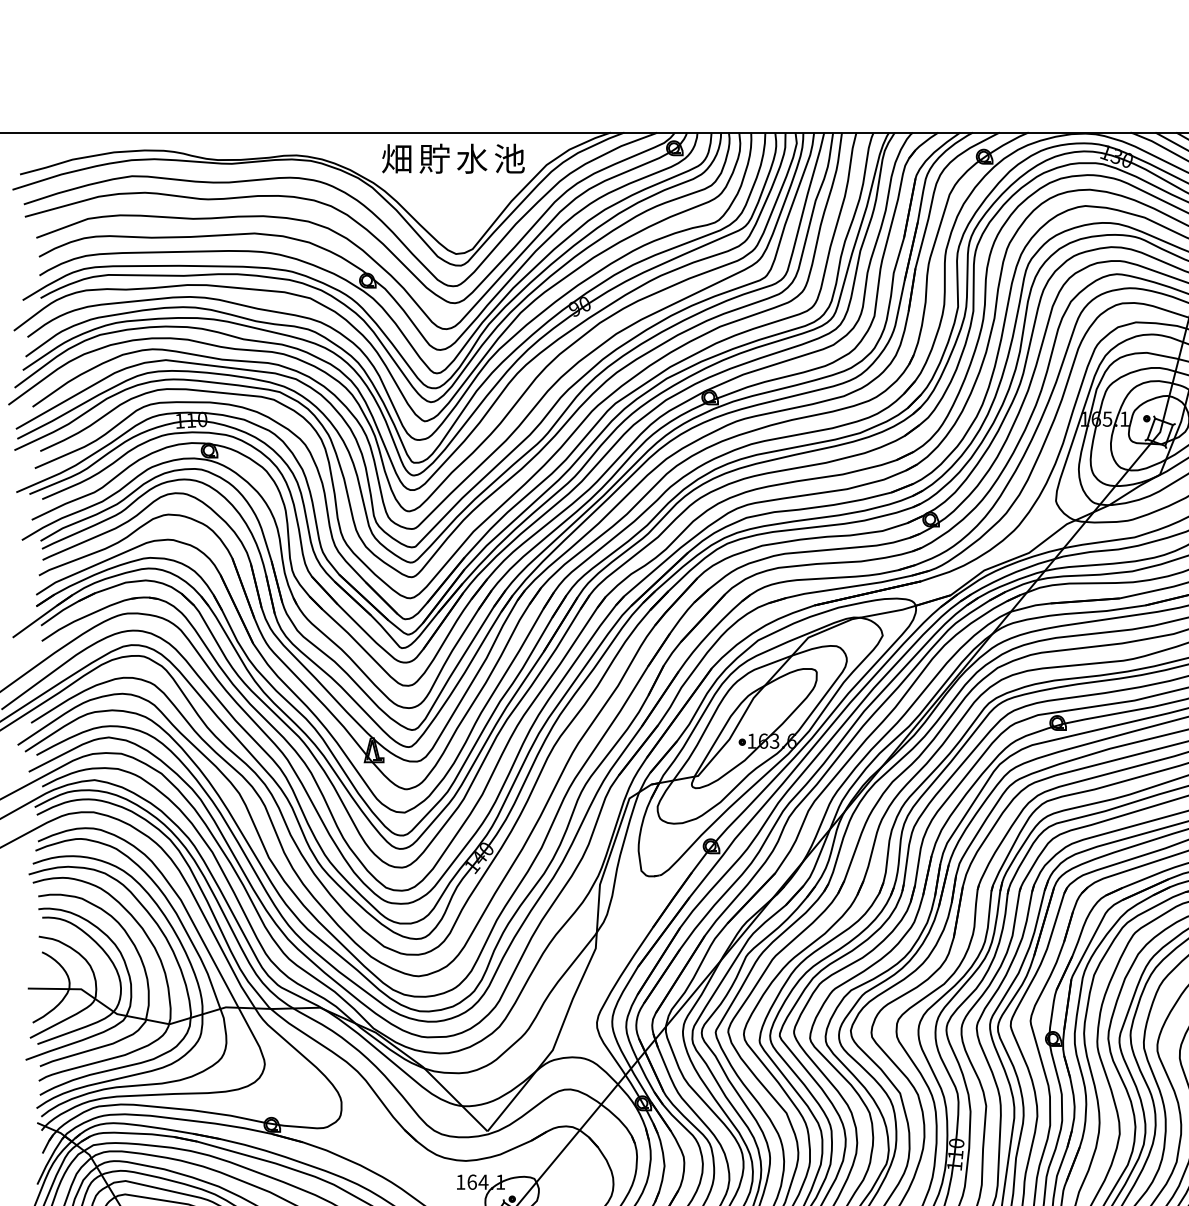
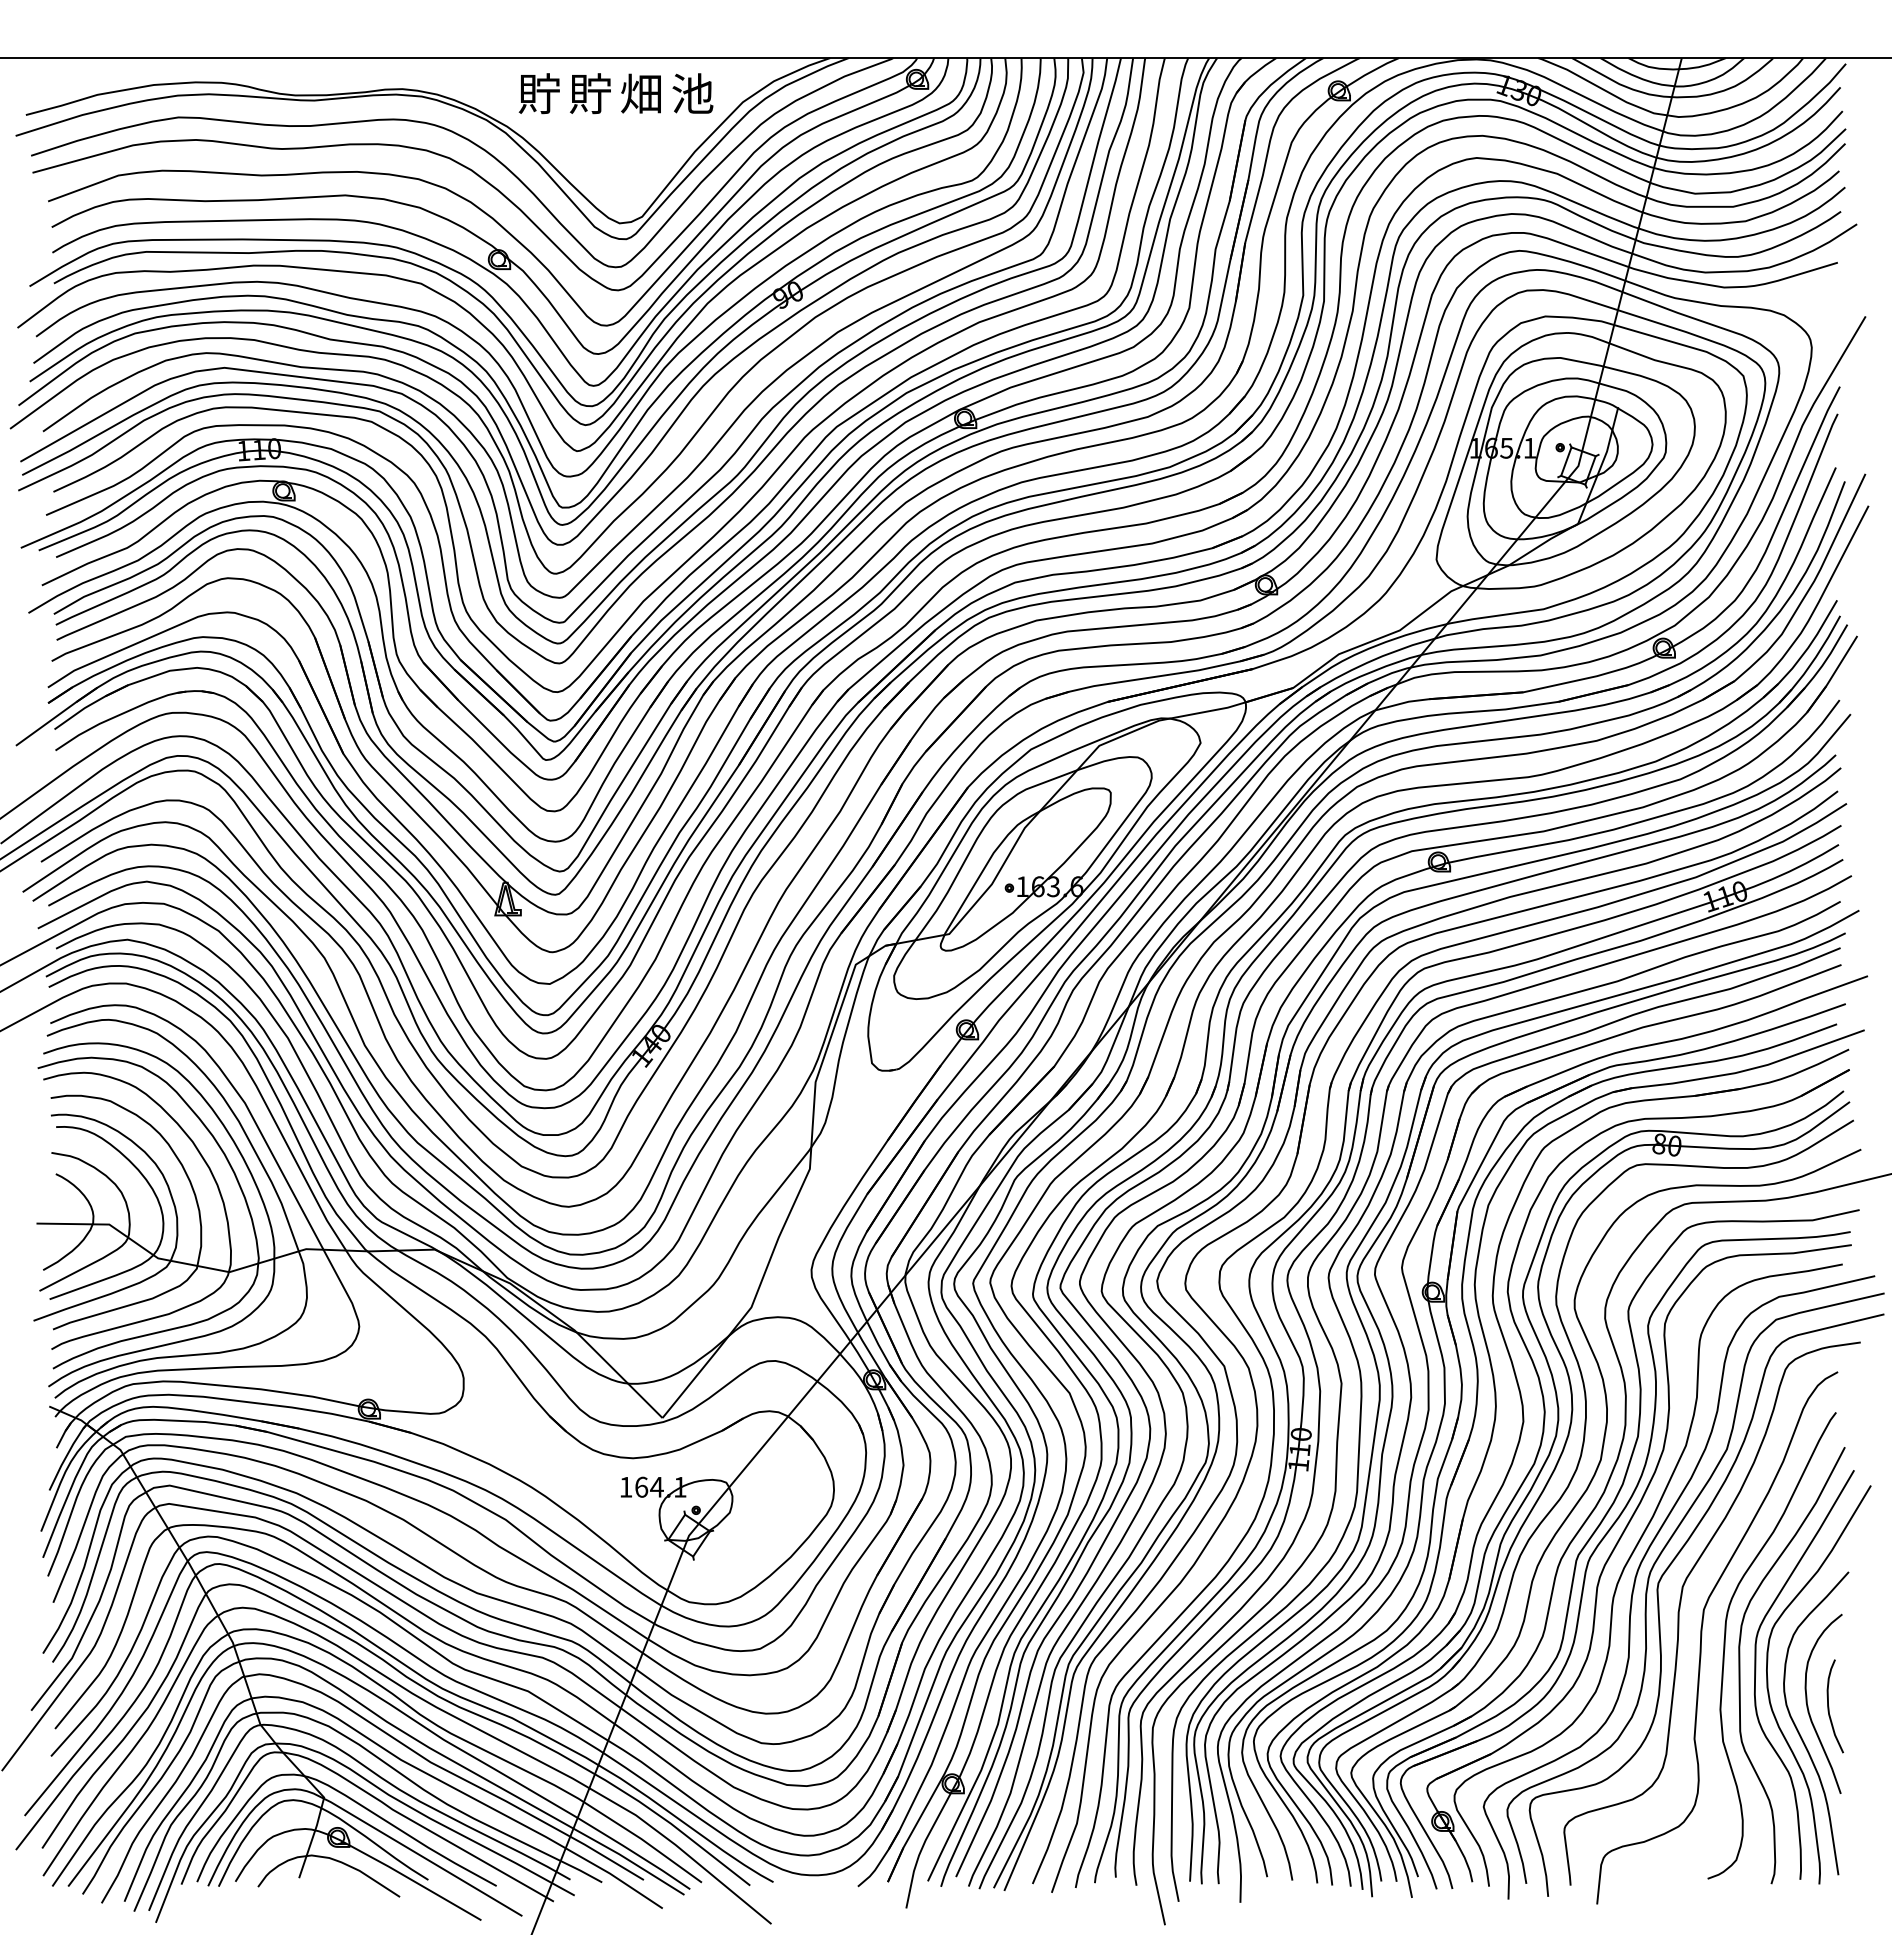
text: (396, 158) -> (538, 93), 畑 -> 貯
text: (472, 158) -> (641, 93), 水 -> 畑

